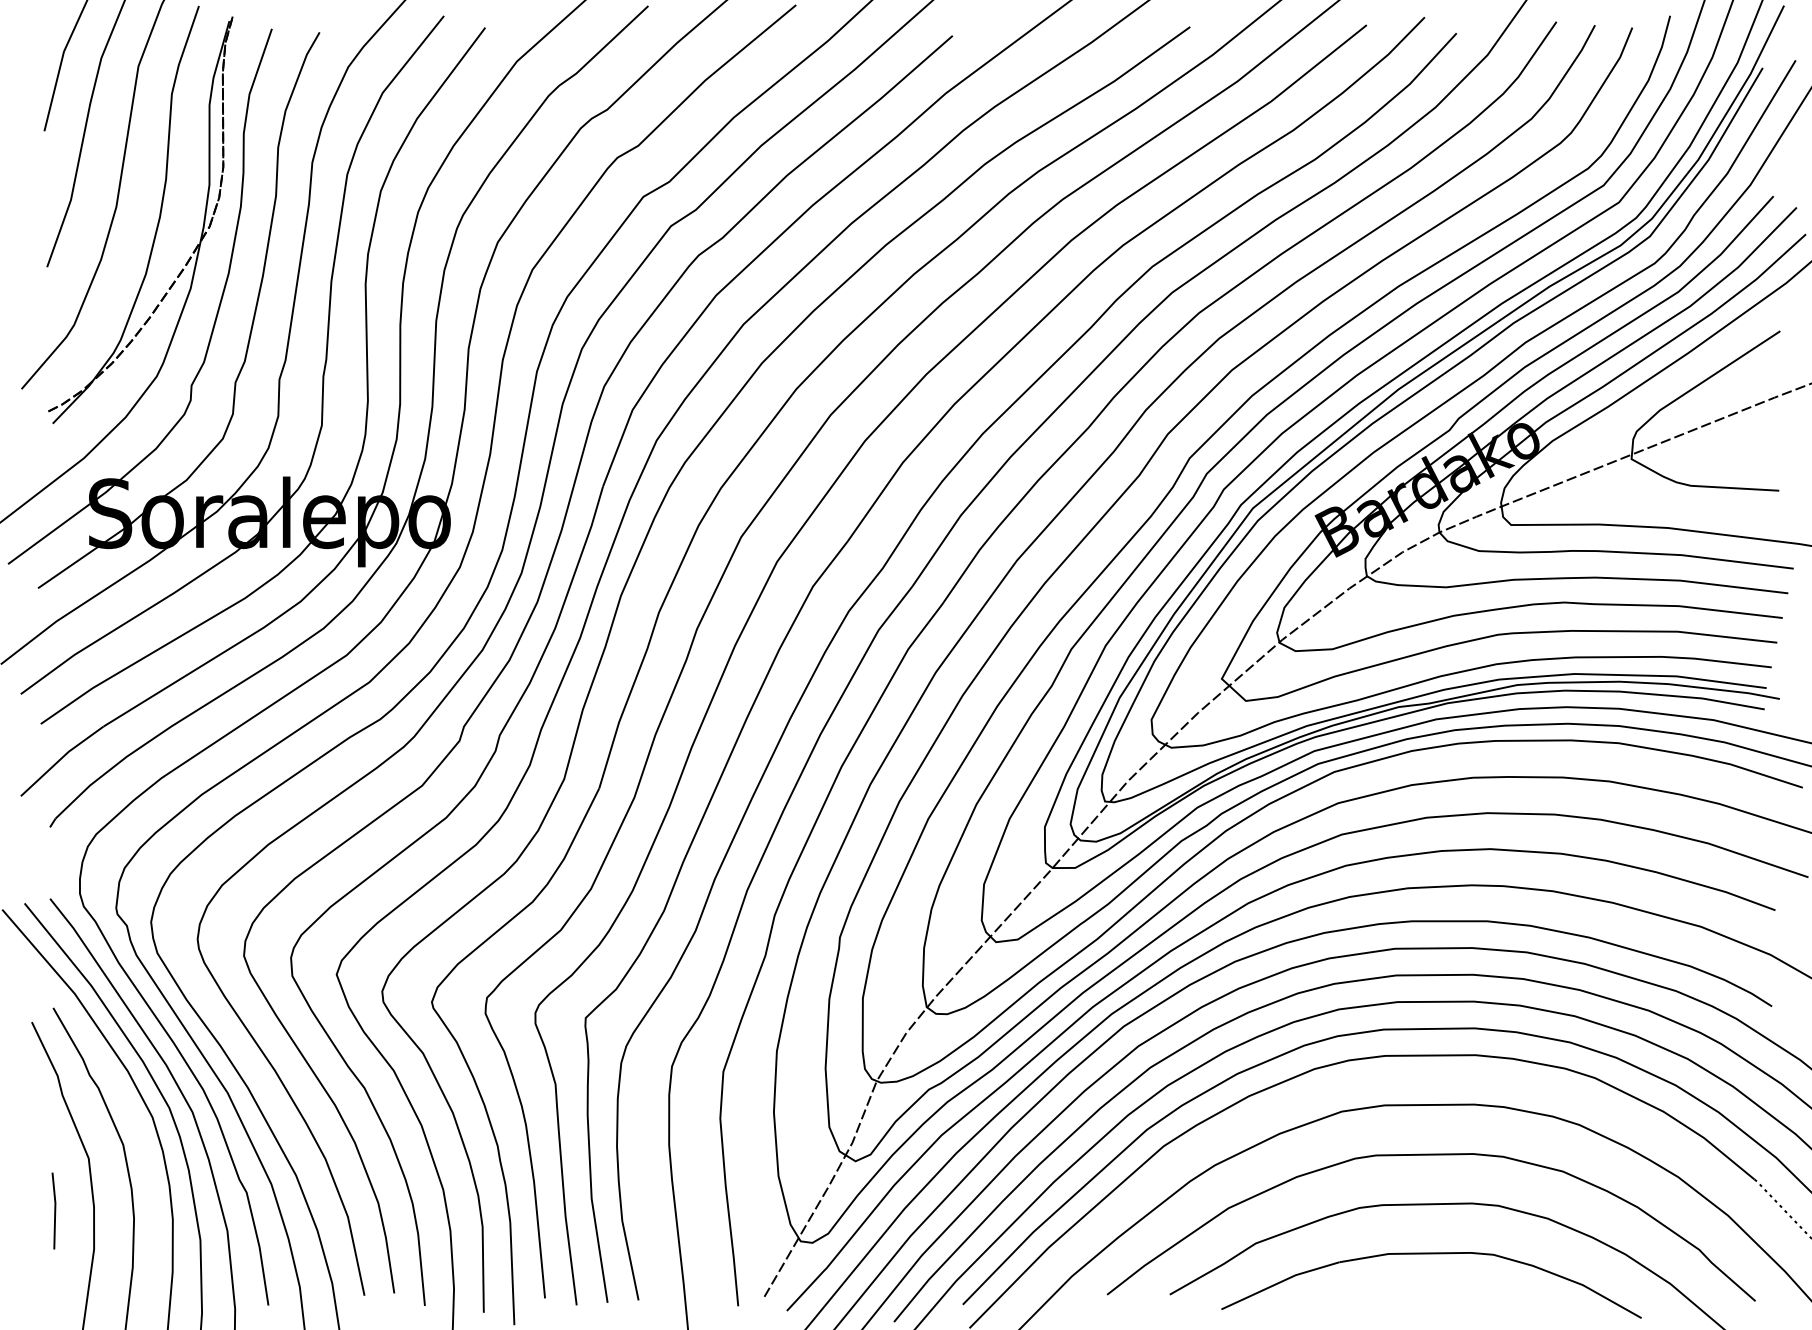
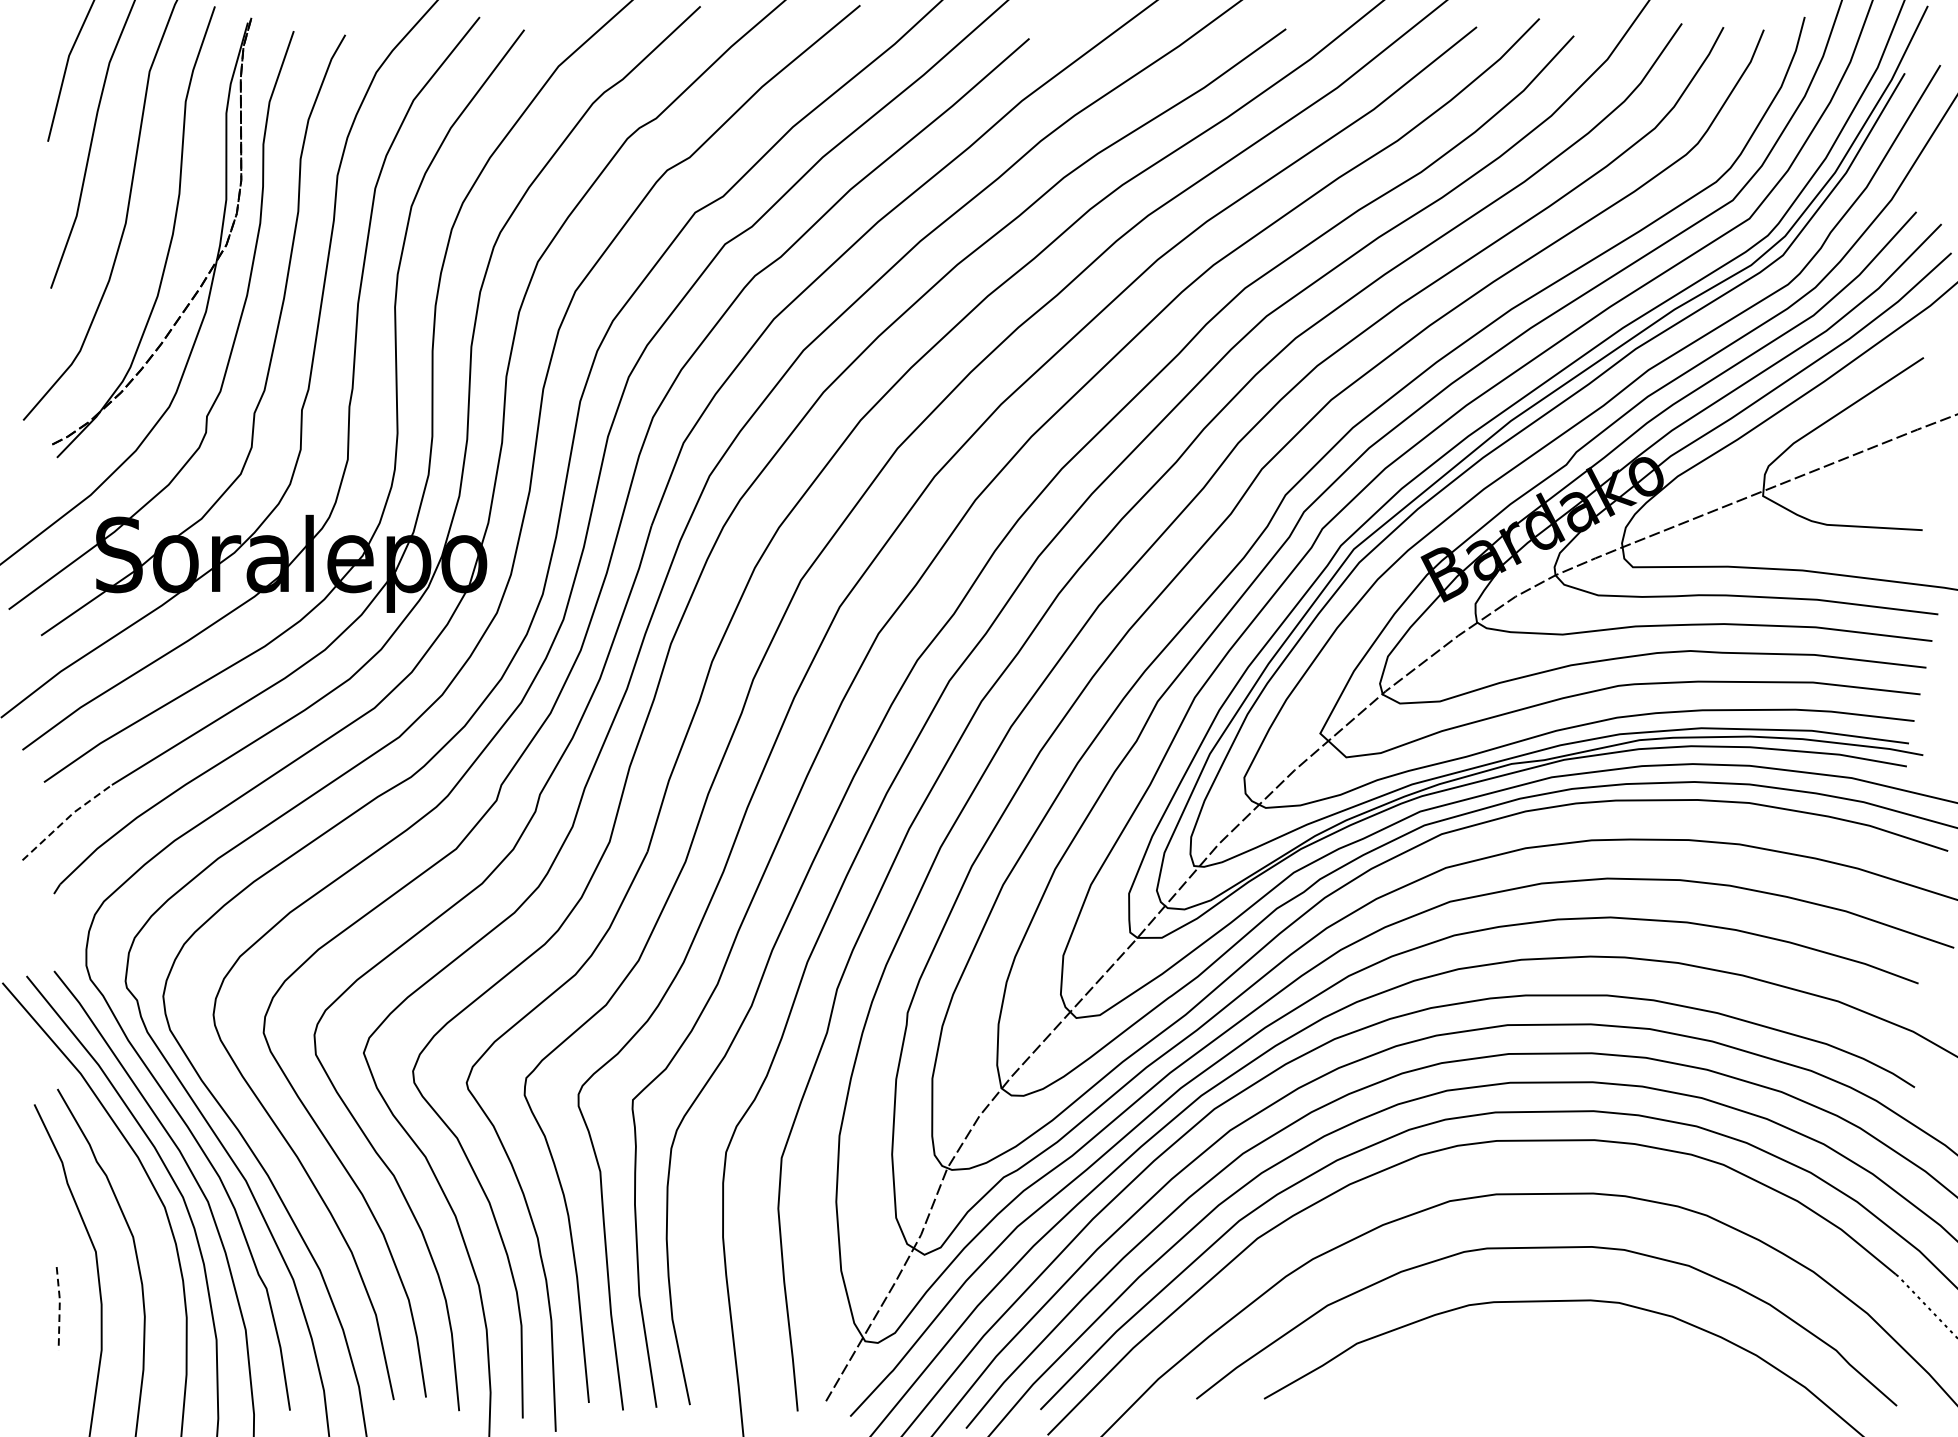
line: (61, 758) -> (66, 819), solid -> dashed
line: (55, 1211) -> (59, 1309), solid -> dashed
part: (1431, 1254) -> (1546, 1355), removed

